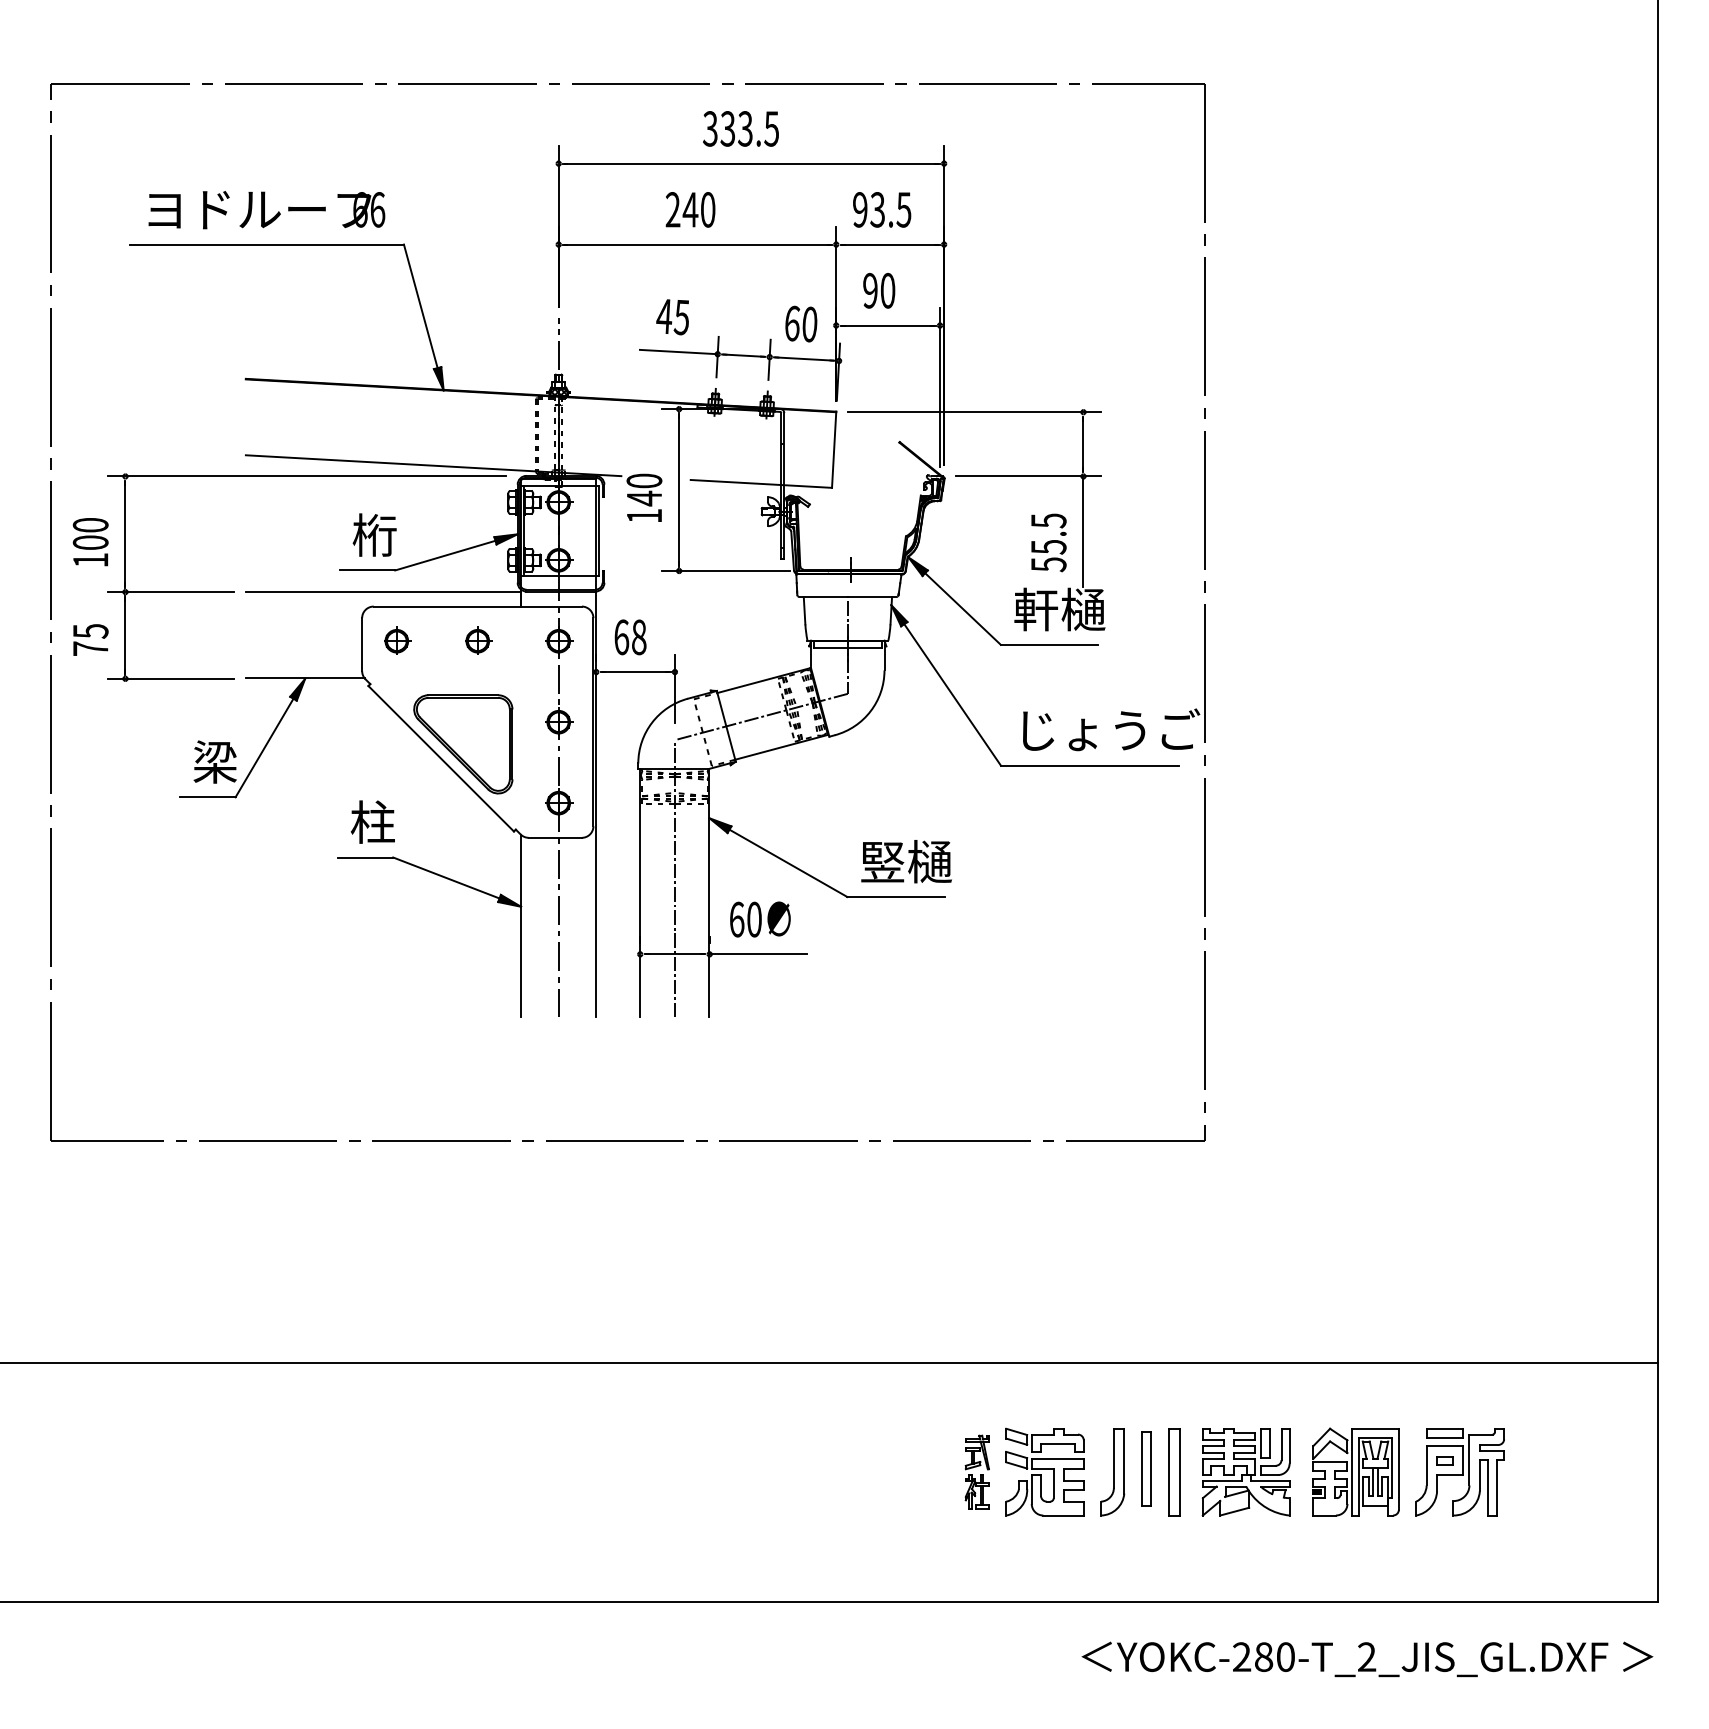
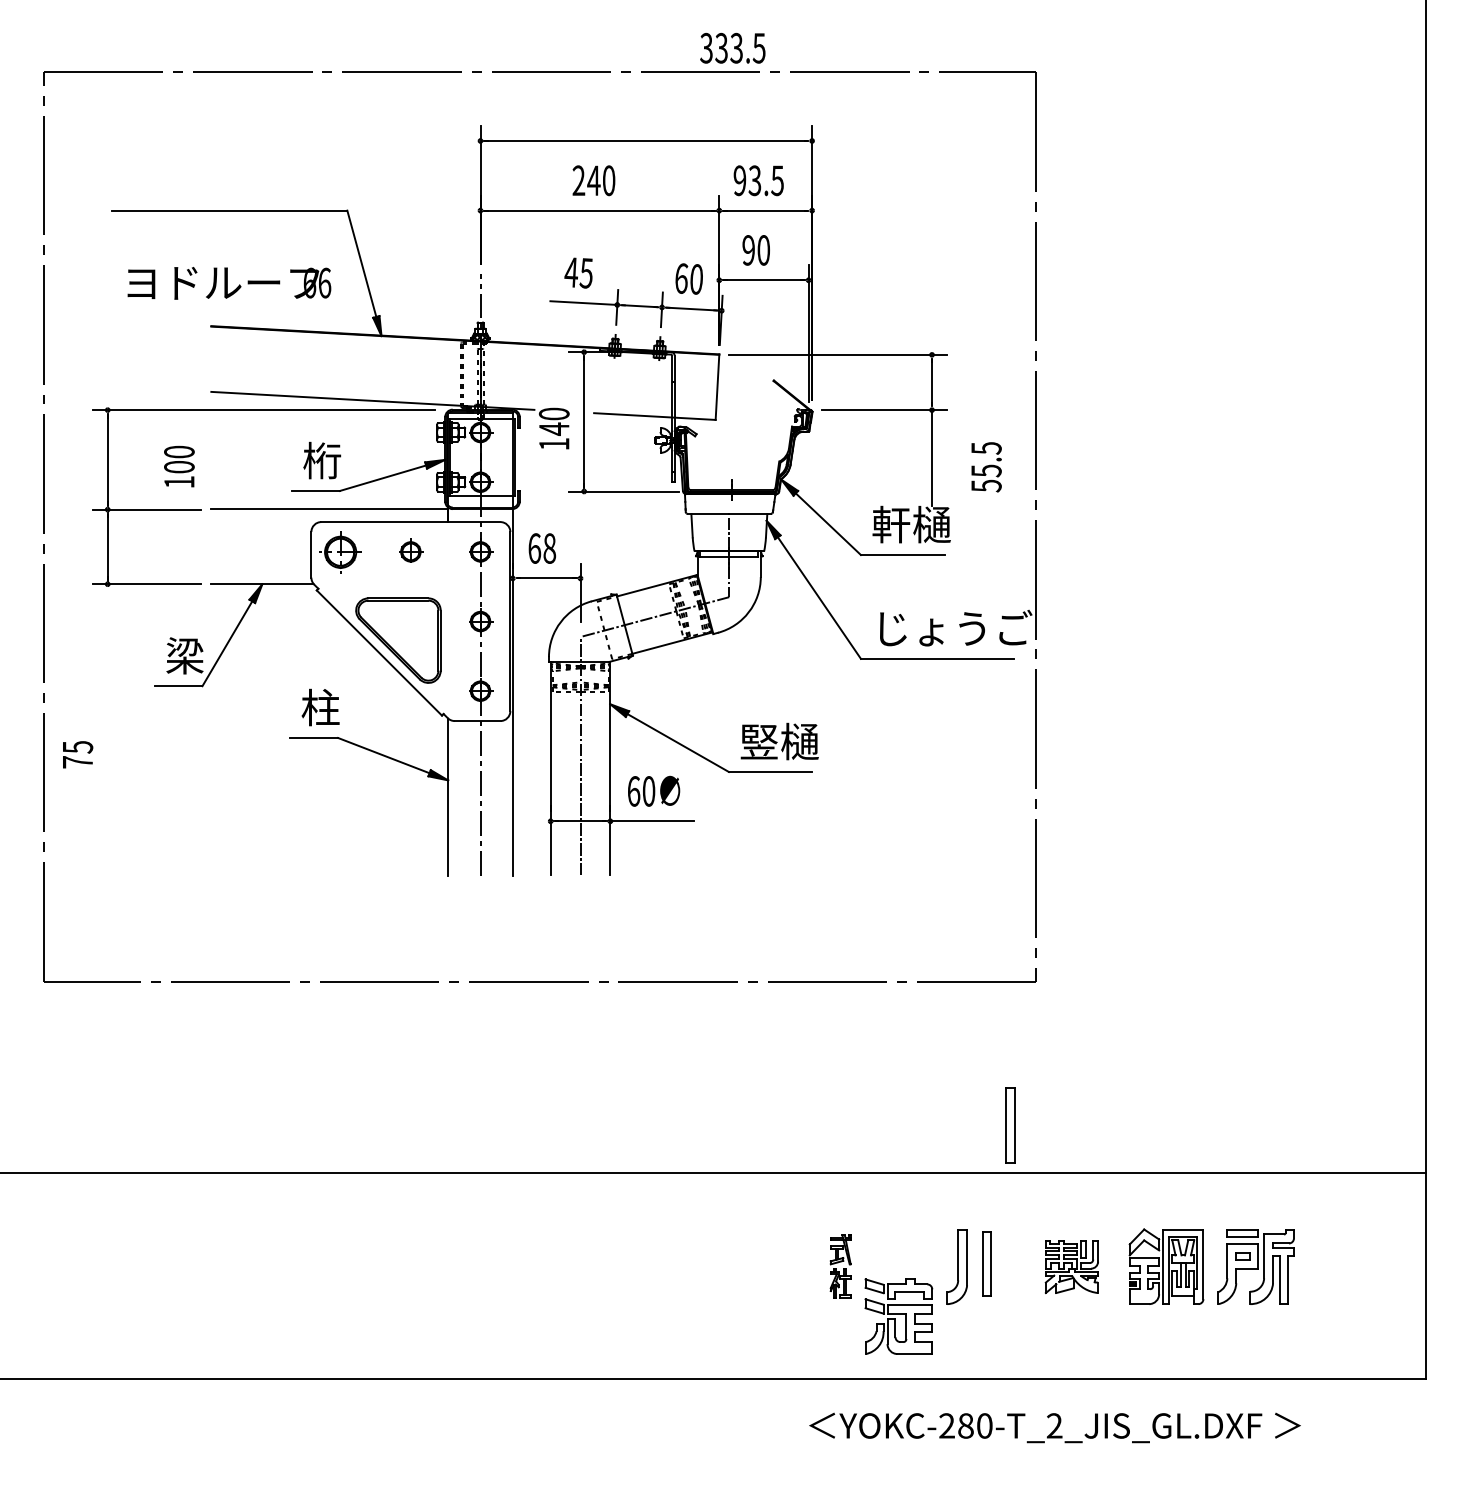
text: (740, 128) -> (732, 47), moved
text: (266, 210) -> (229, 283), moved
text: (90, 542) -> (179, 466), moved
text: (1048, 542) -> (986, 466), moved
text: (90, 639) -> (77, 754), moved
part: (397, 640) -> (341, 551), size x1.6
part: (1044, 1471) -> (898, 1316), moved
part: (1174, 1472) -> (1010, 1126), moved
part: (1245, 1472) -> (1071, 1267), size x0.7
text: (1367, 1659) -> (1055, 1428), moved

